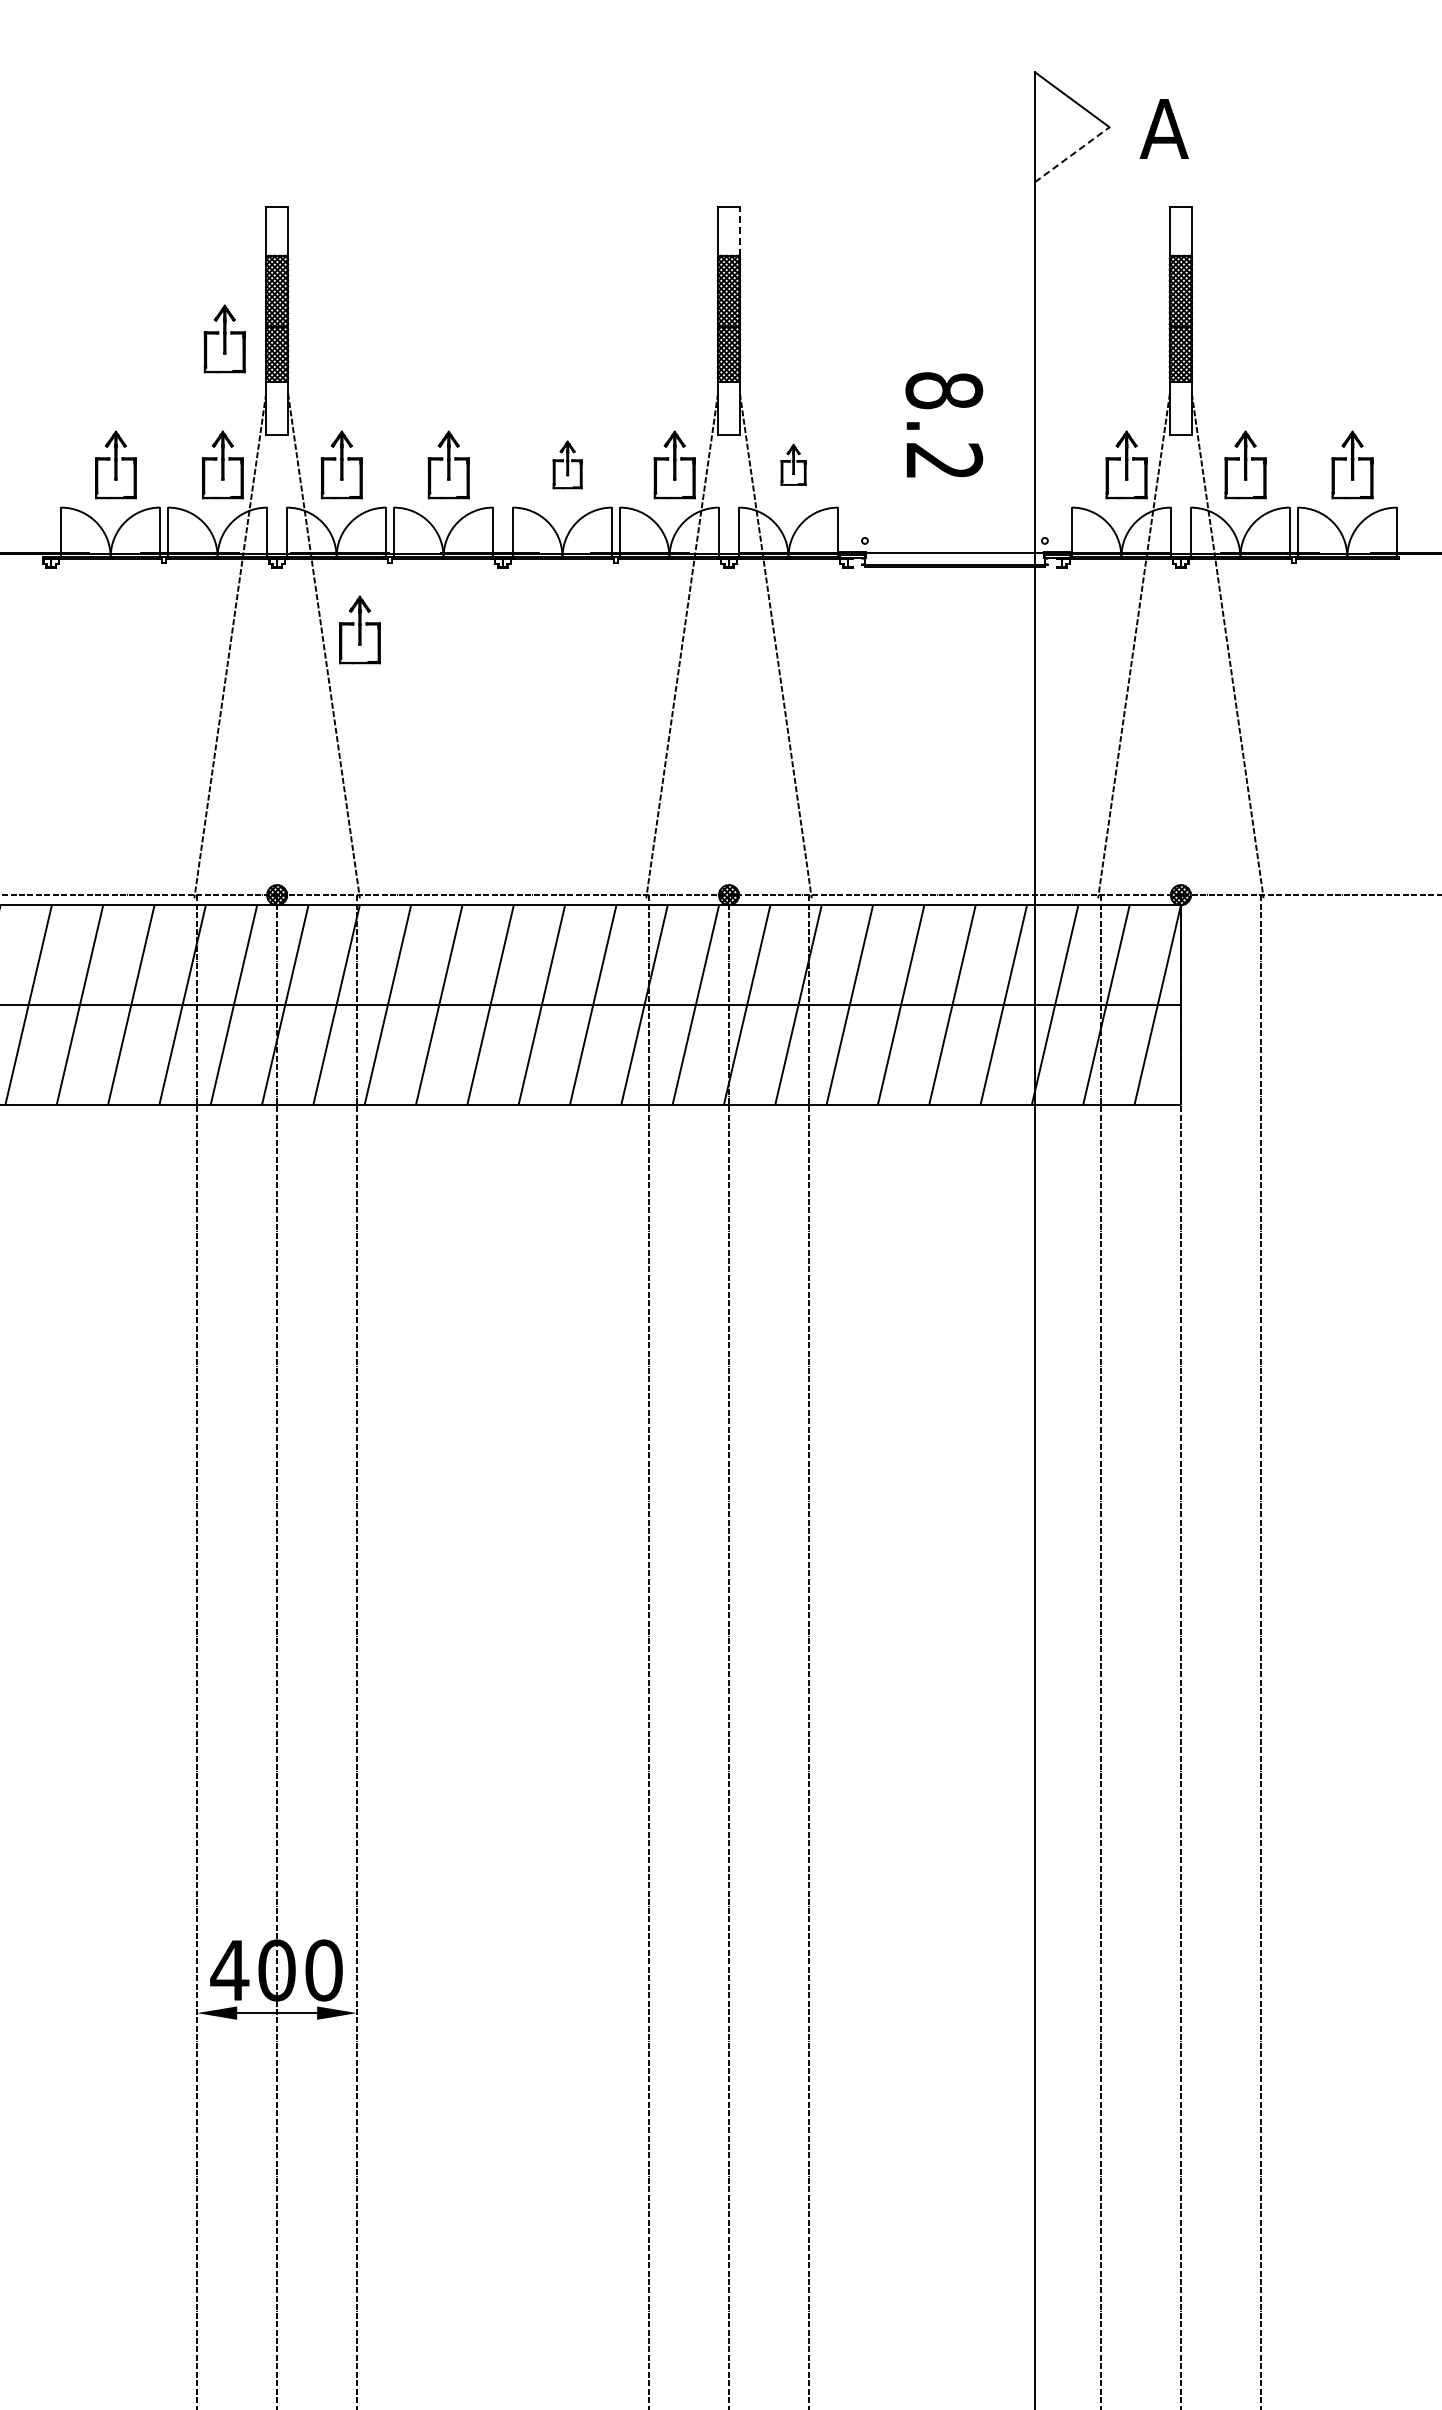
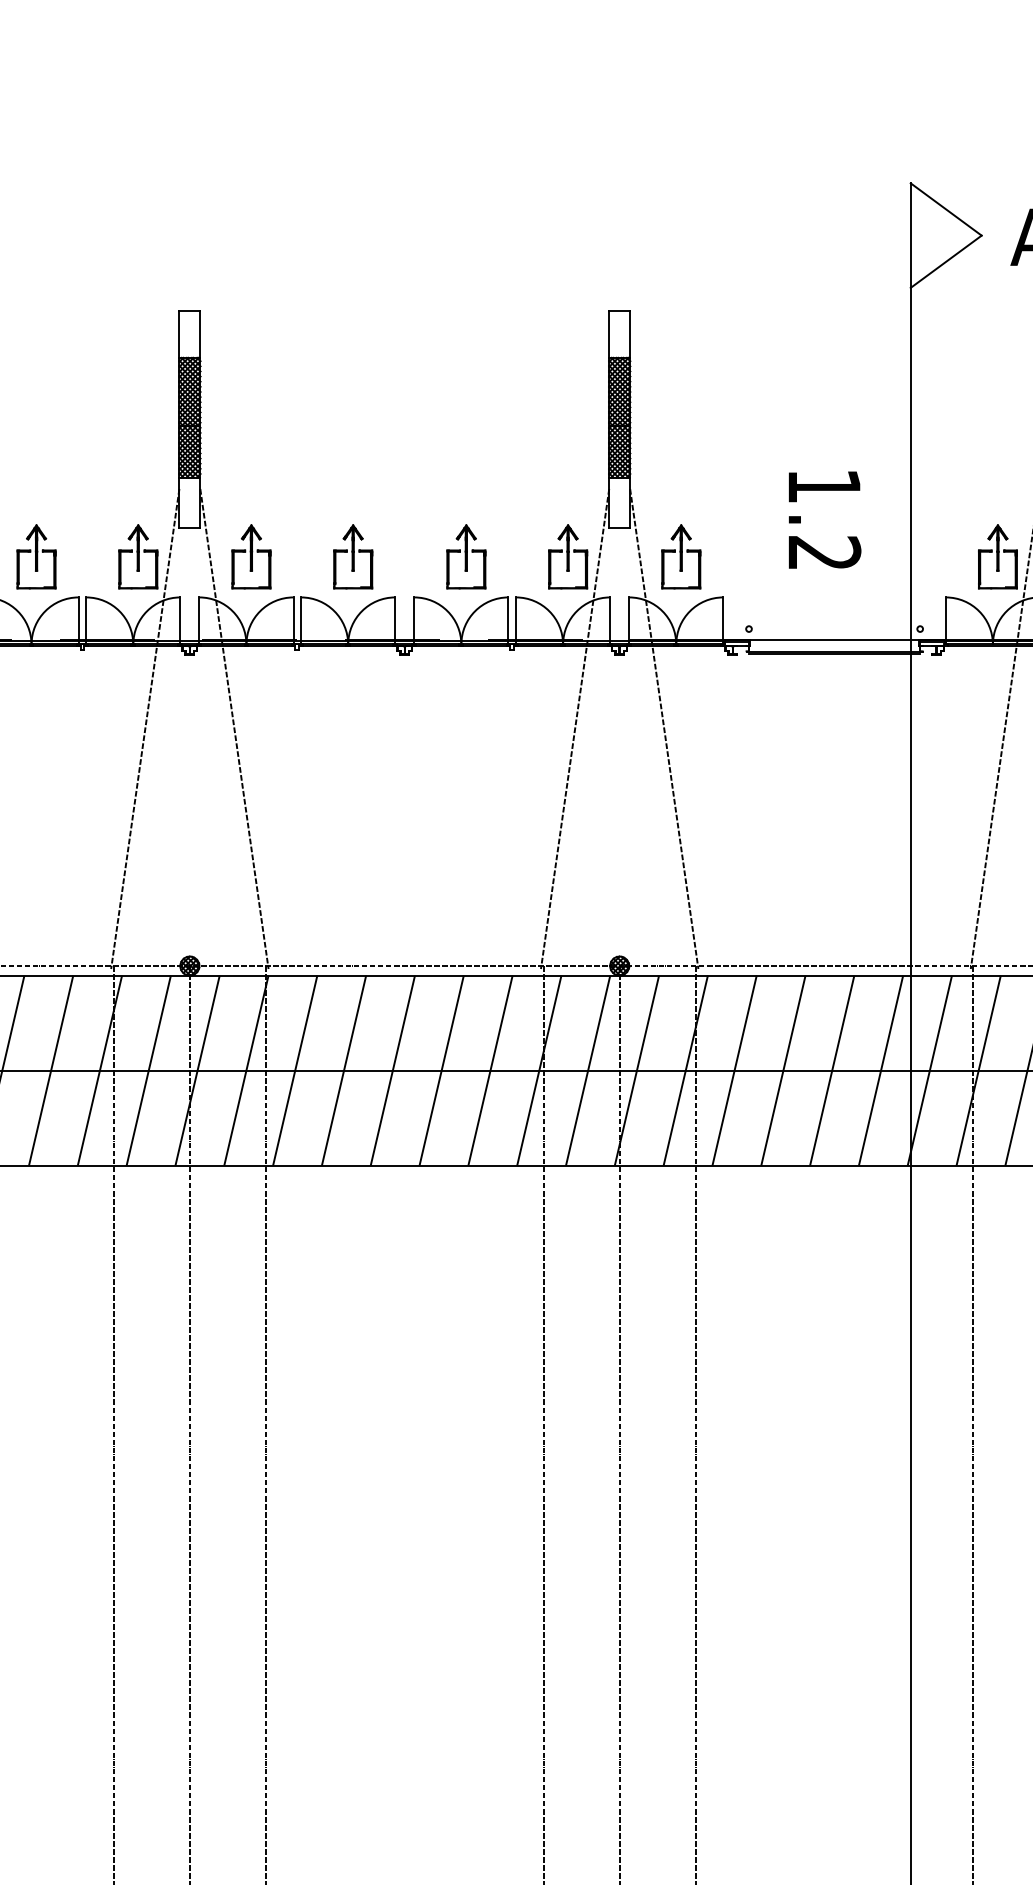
line: (1072, 154) -> (946, 261), dashed -> solid
line: (740, 230) -> (630, 333), dashed -> solid
part: (224, 338) -> (139, 436), removed
text: (944, 390) -> (824, 486), 8.2 -> 1.2
part: (567, 464) -> (466, 556), size x1.43
part: (793, 464) -> (681, 556), size x1.67
part: (359, 629) -> (268, 713), removed

